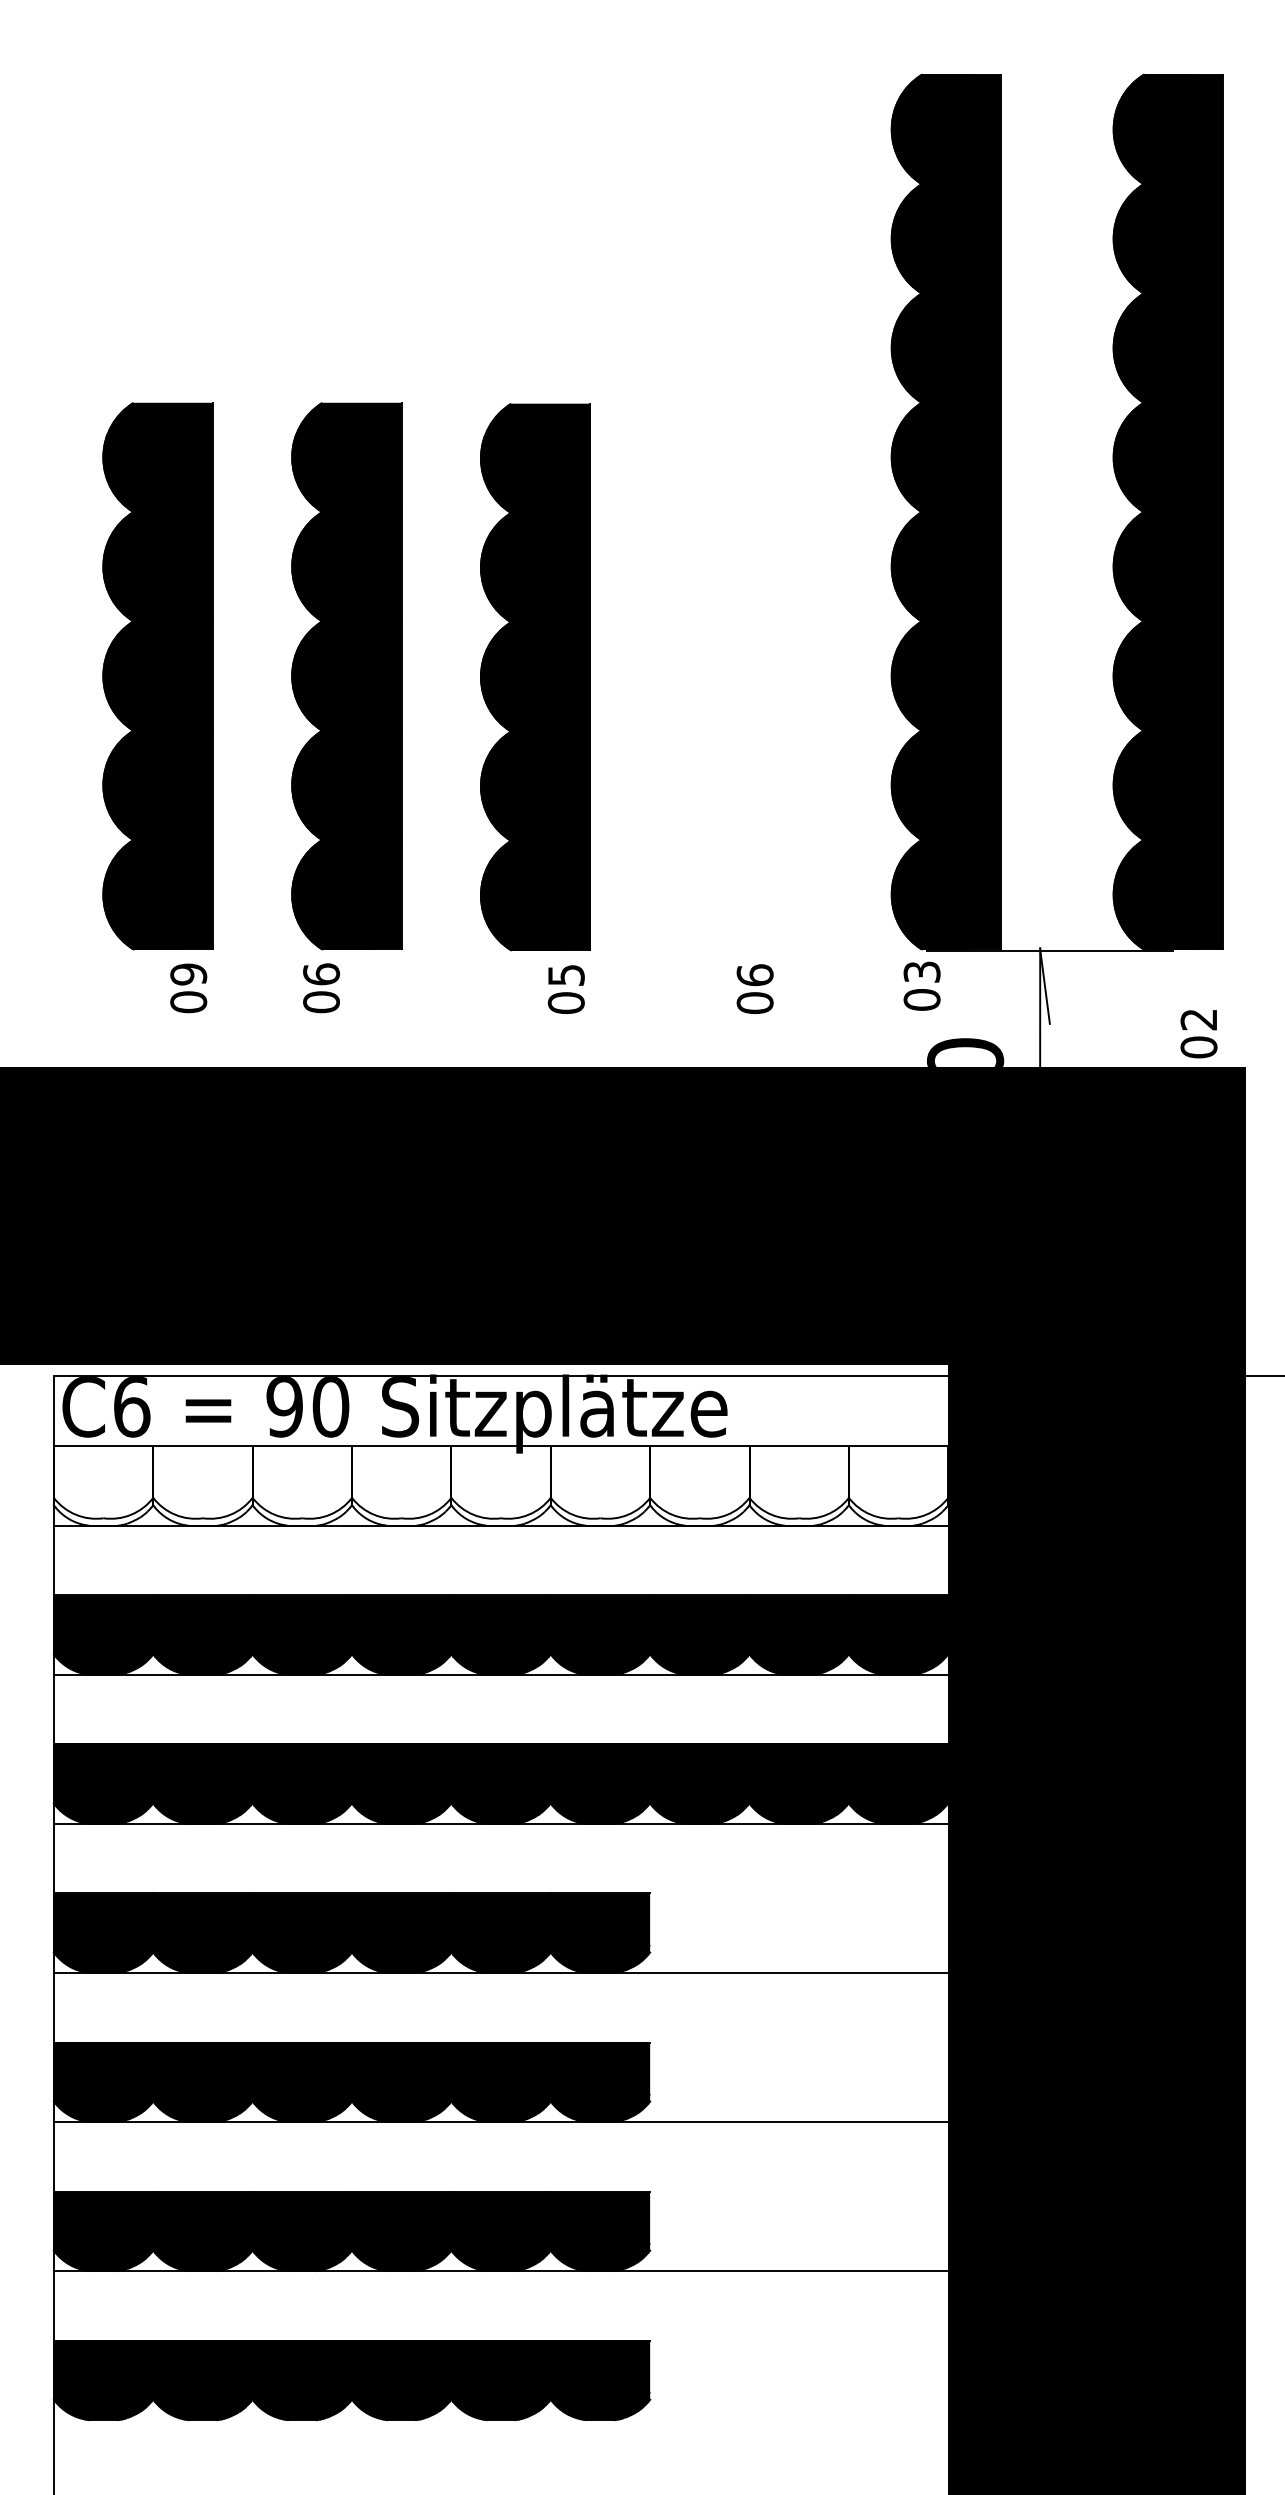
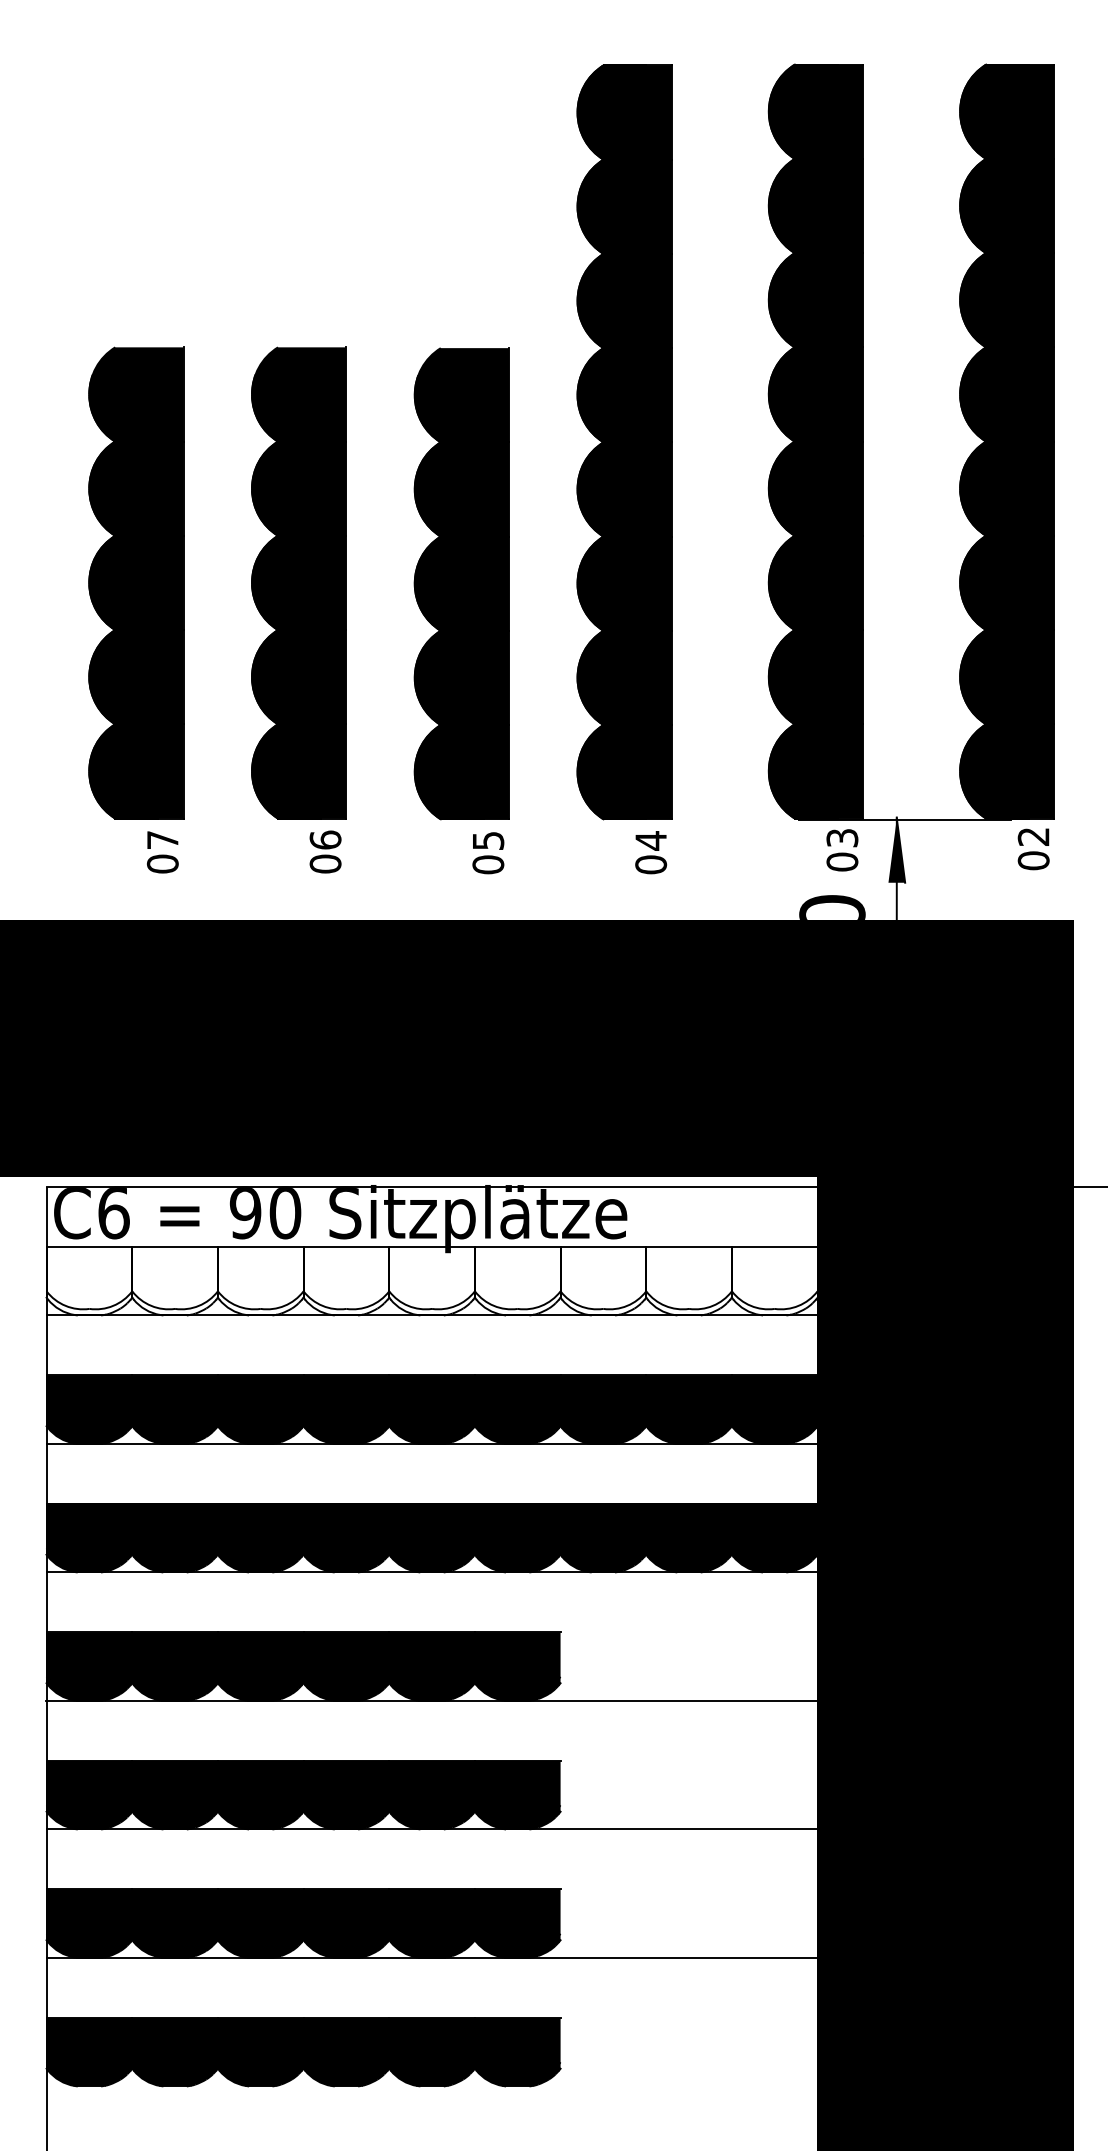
part: (723, 512) -> (623, 441), added
text: (188, 974) -> (162, 840), 09 -> 07
text: (754, 974) -> (650, 840), 06 -> 04
text: (921, 985) -> (841, 849), moved
fill: (1039, 986) -> (896, 850), added
text: (321, 988) -> (325, 852), moved
text: (1198, 1034) -> (1033, 849), moved

